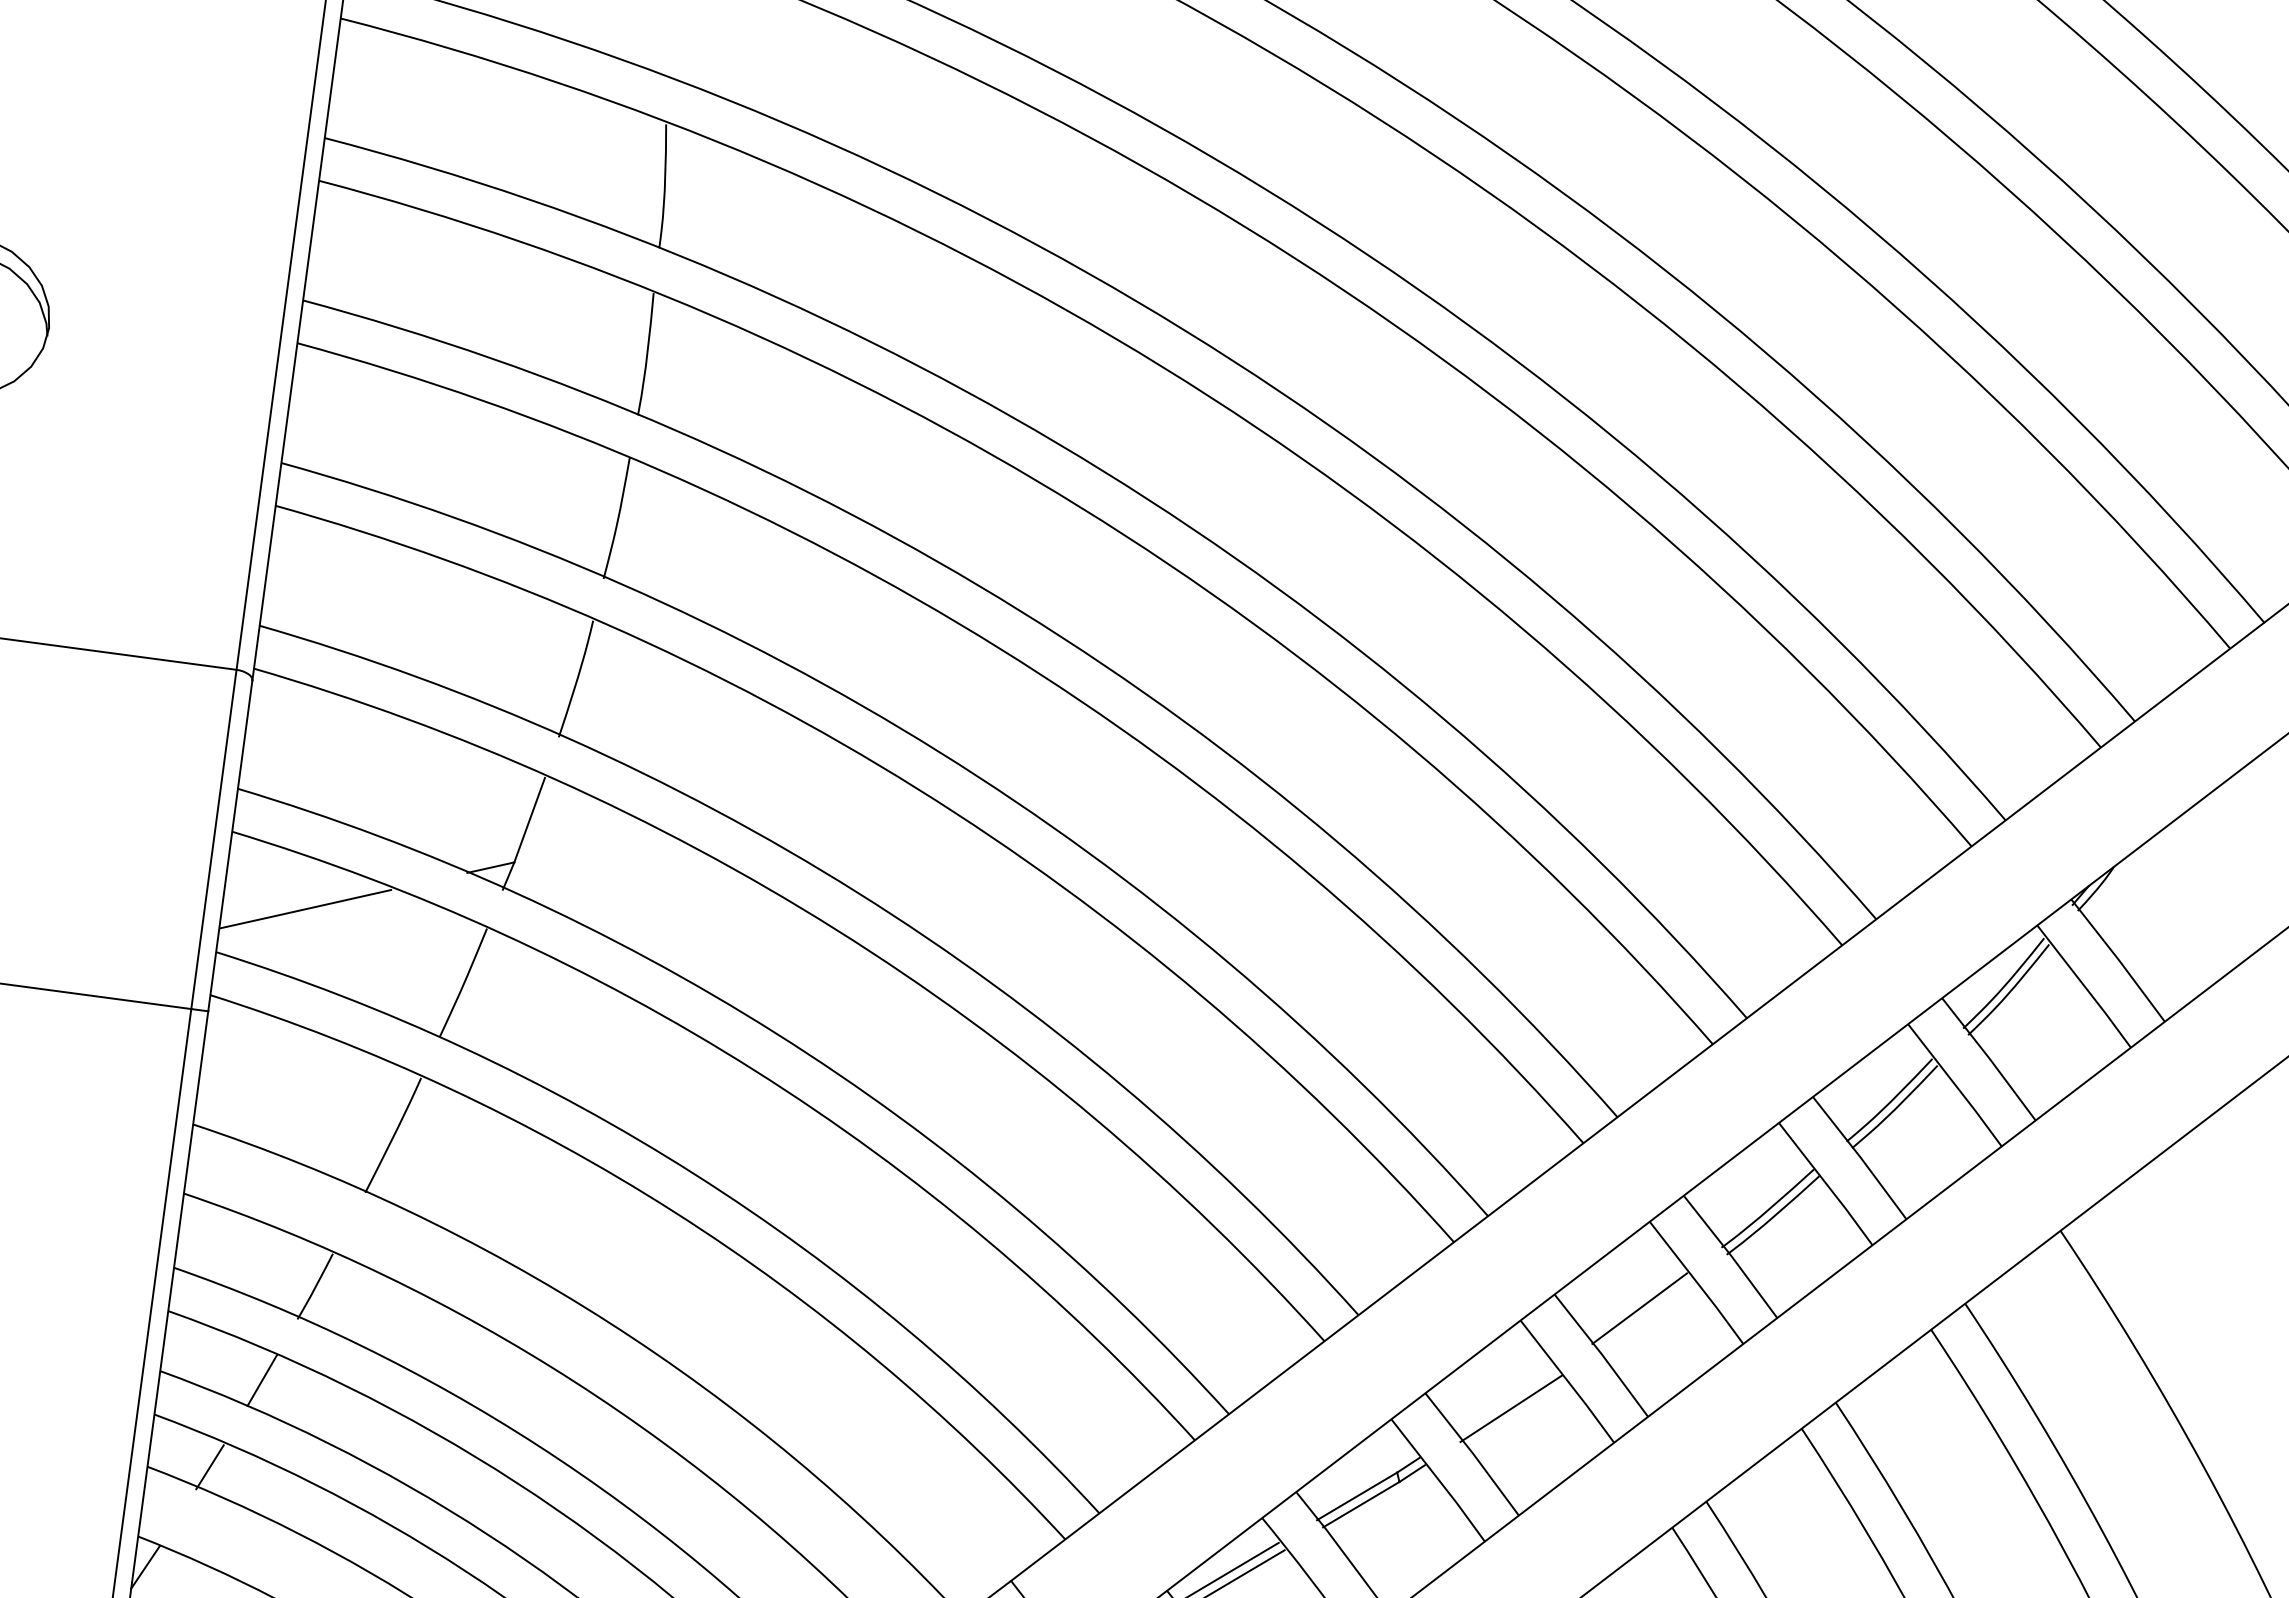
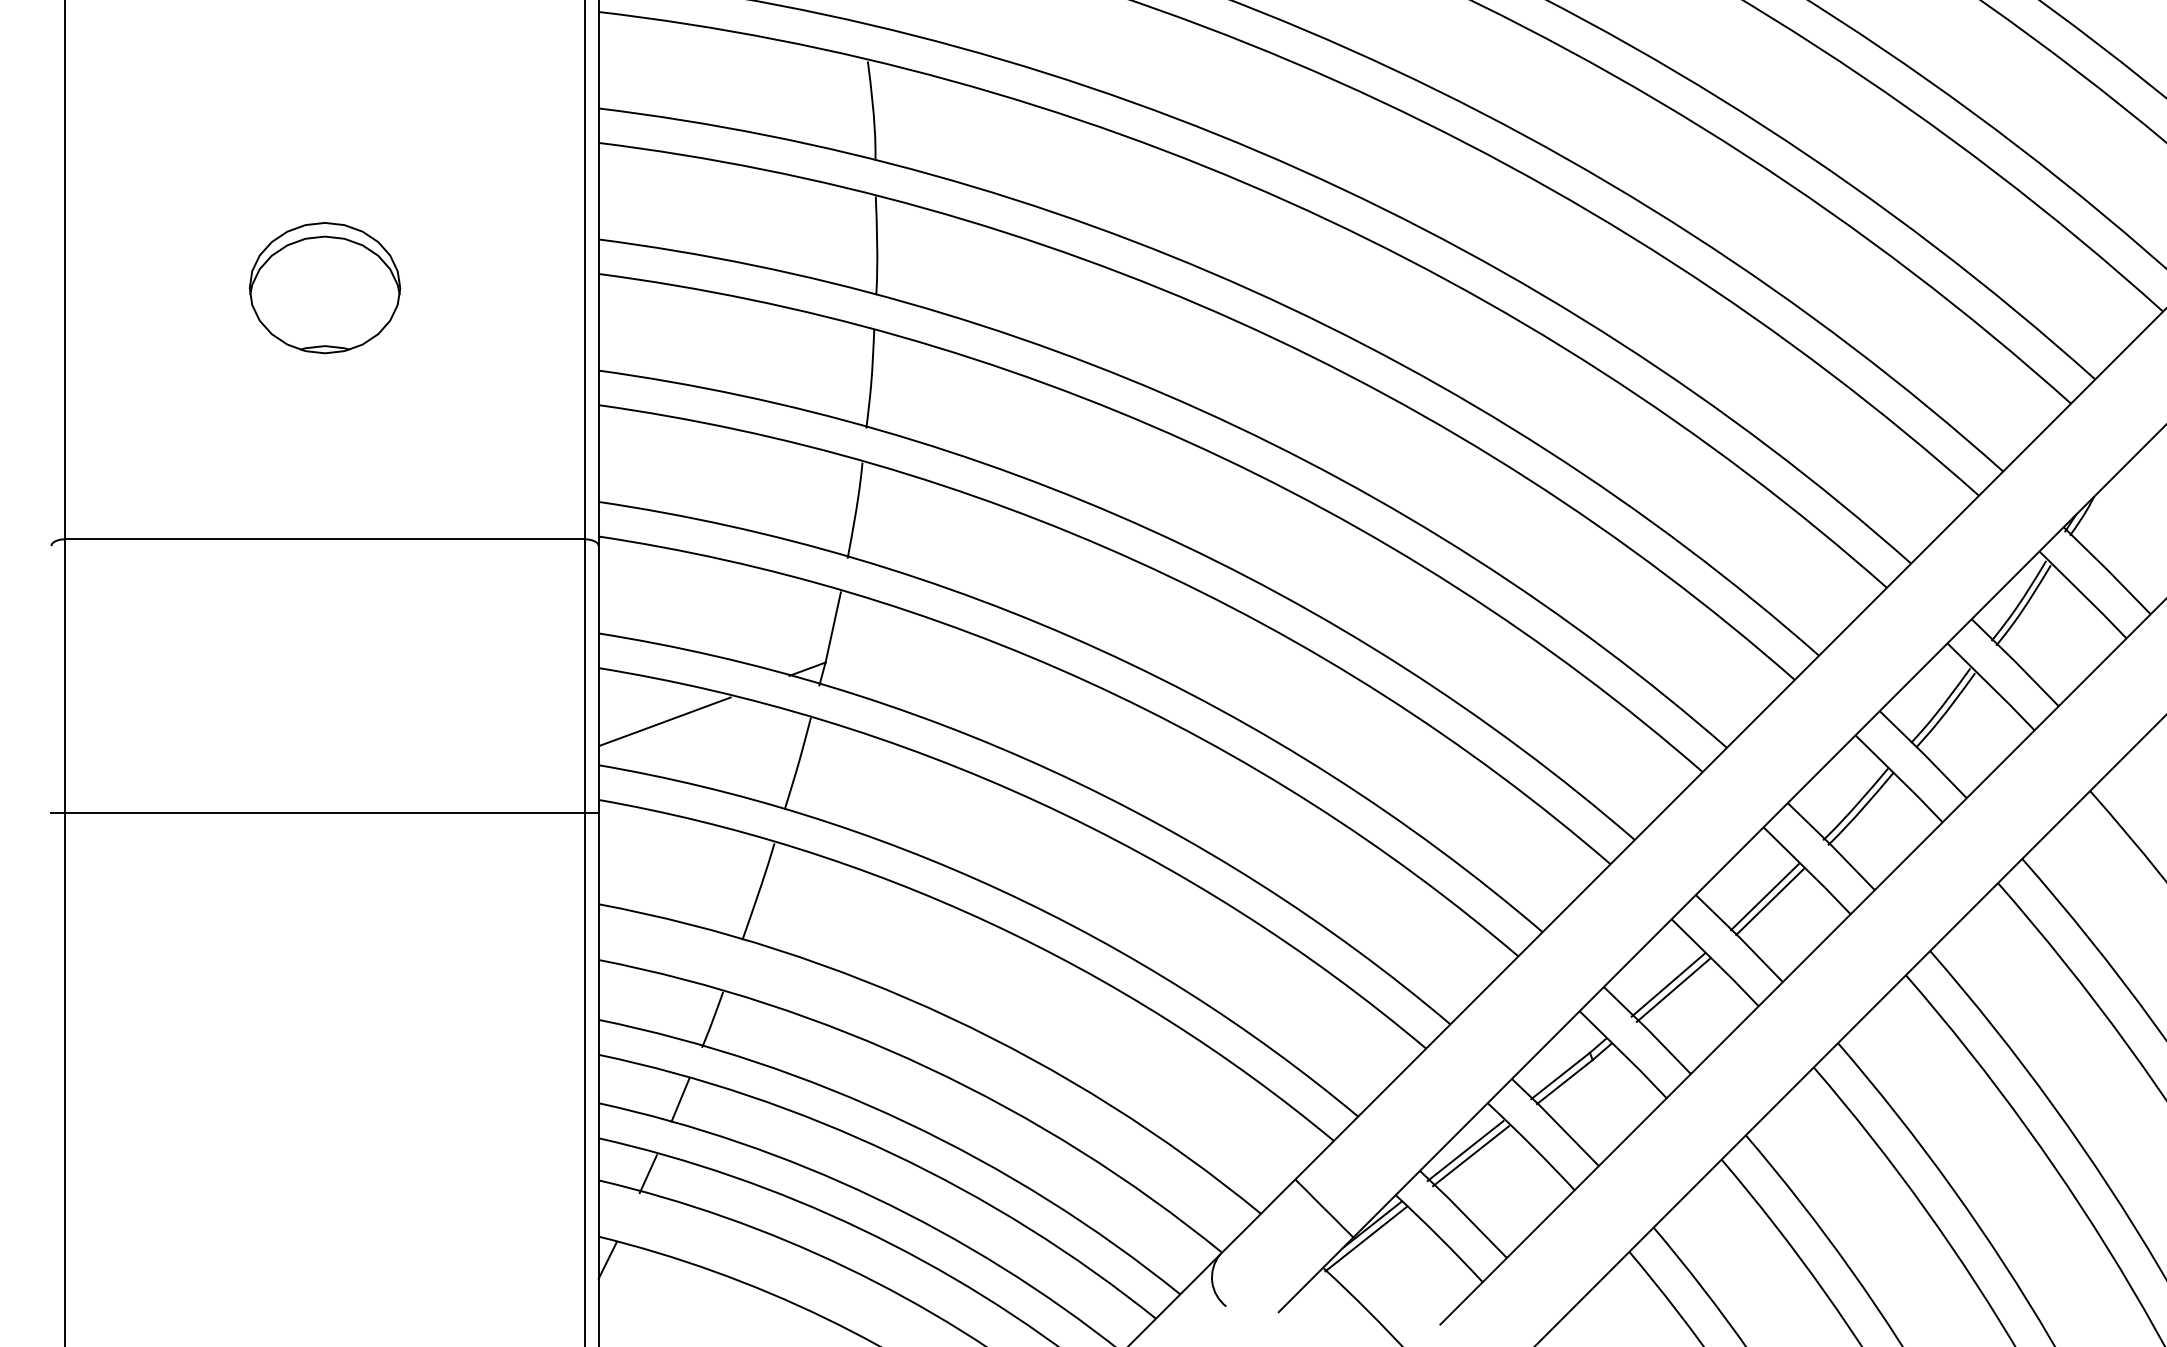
line: (1644, 1315) -> (1769, 902), added
line: (1505, 1400) -> (1668, 984), added

